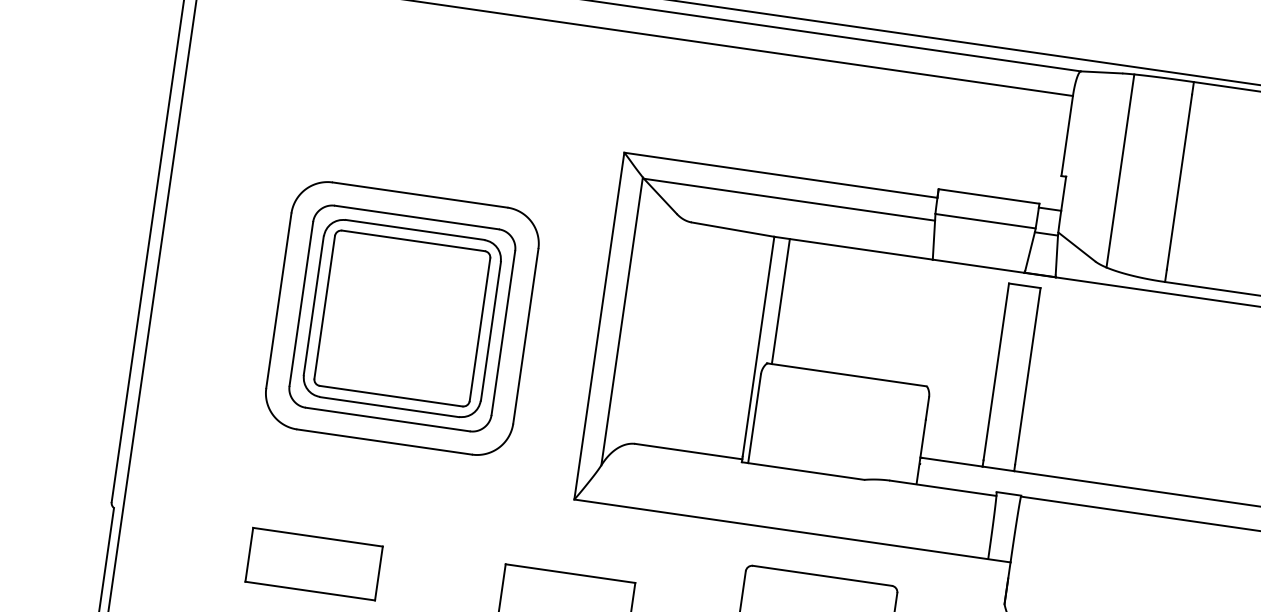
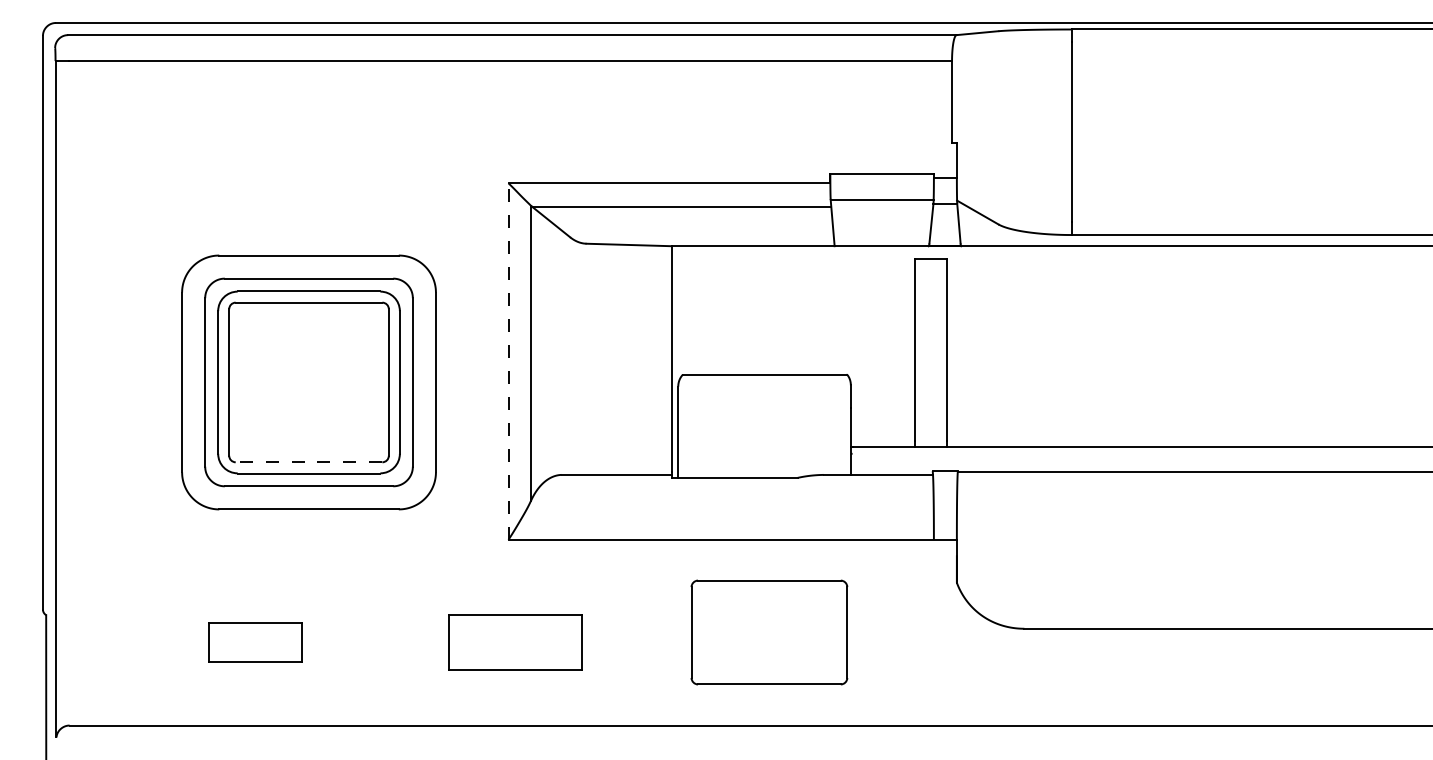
line: (1120, 170) -> (1010, 129), removed
line: (780, 301) -> (687, 310), removed
line: (599, 326) -> (508, 361), solid -> dashed
line: (390, 396) -> (308, 462), solid -> dashed
part: (313, 563) -> (255, 642), size x0.7

